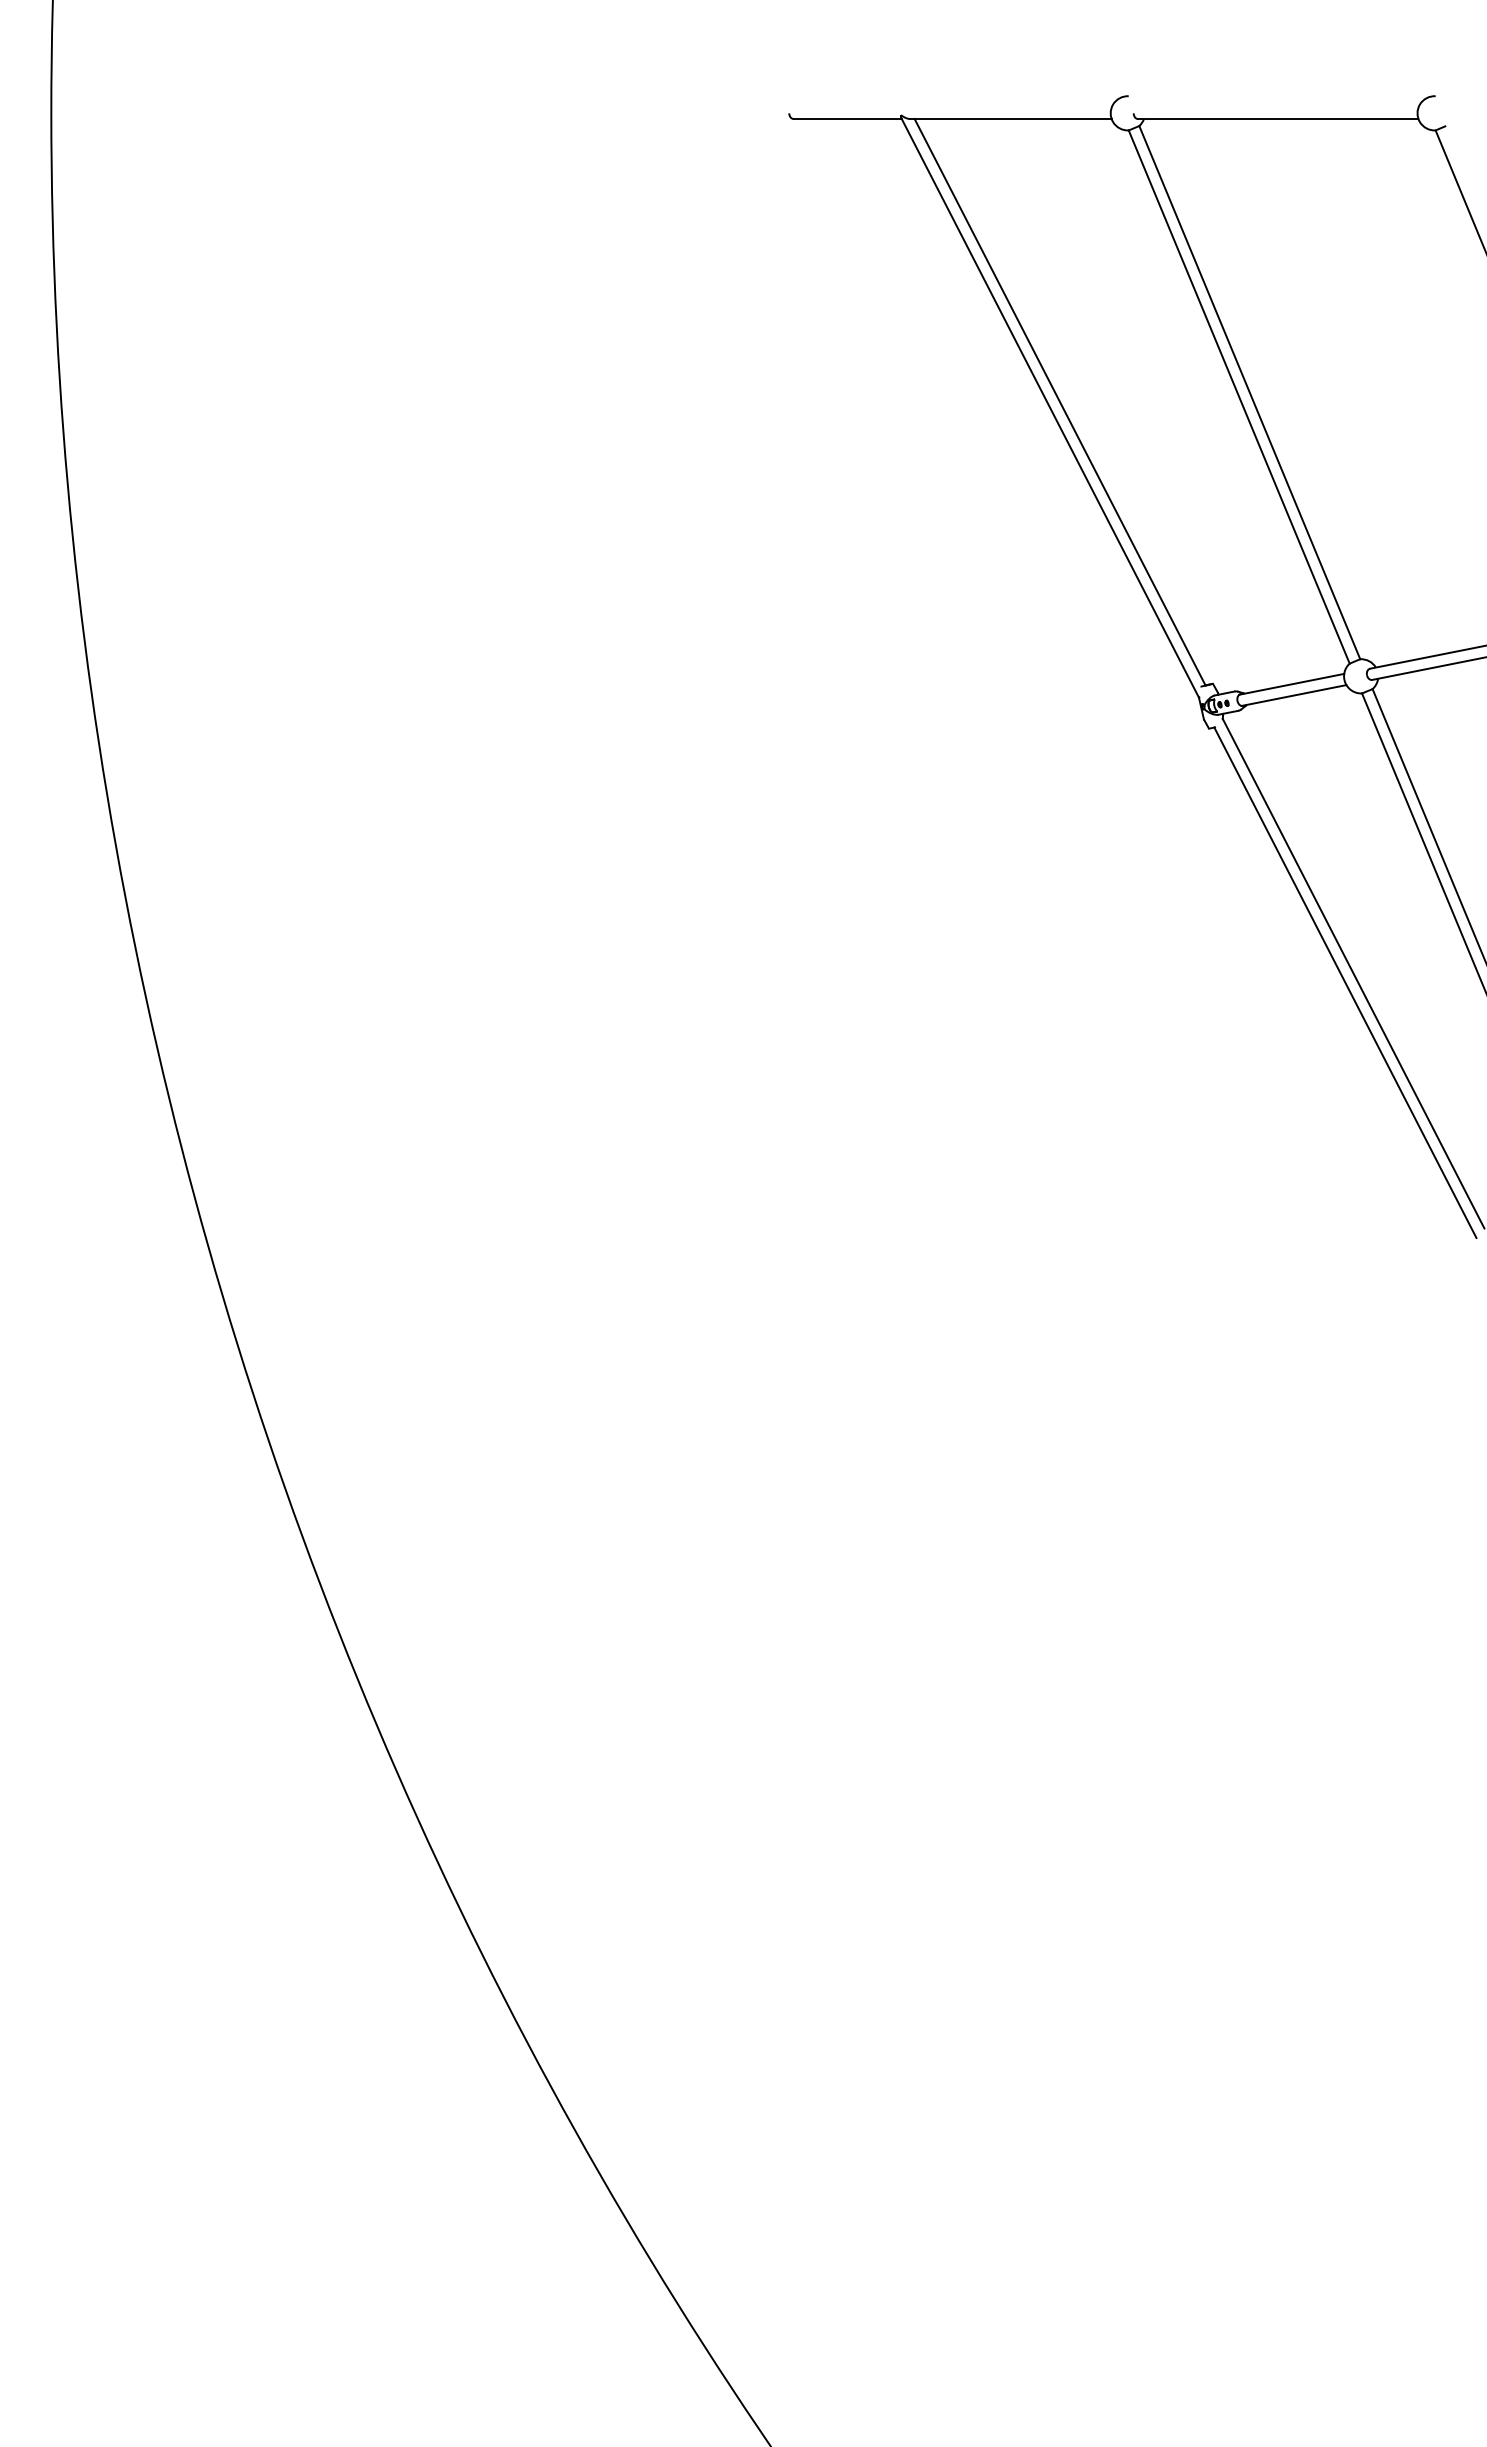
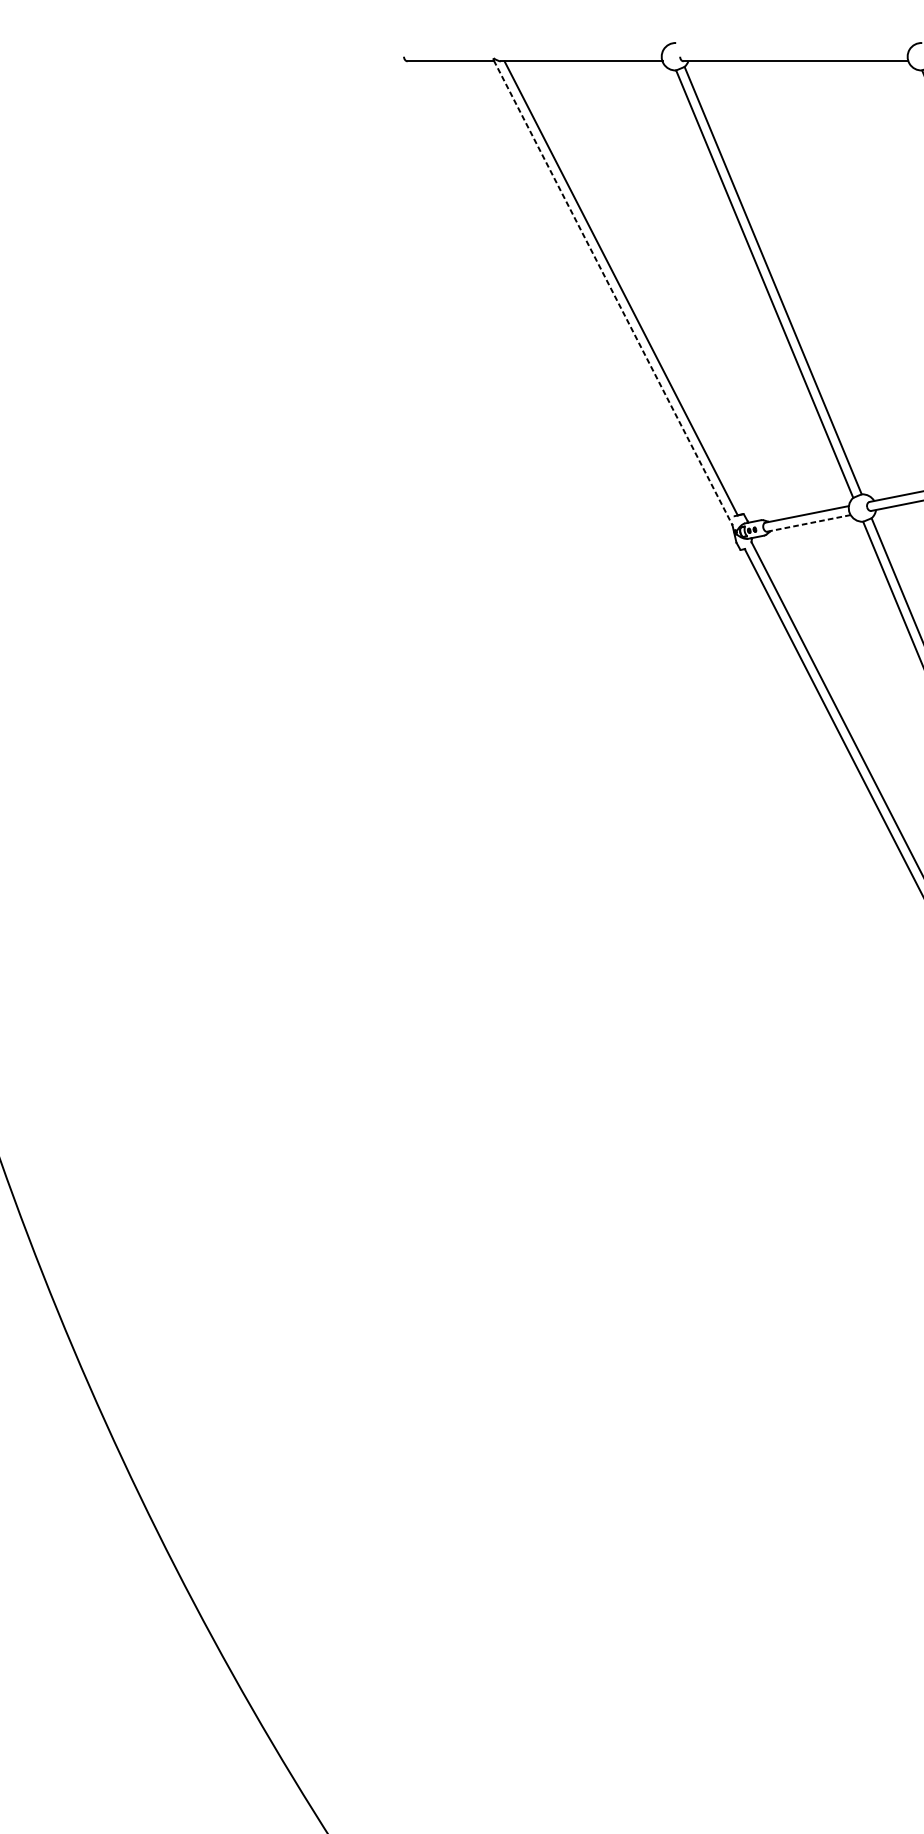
line: (1050, 407) -> (613, 292), solid -> dashed
line: (1293, 695) -> (808, 523), solid -> dashed

